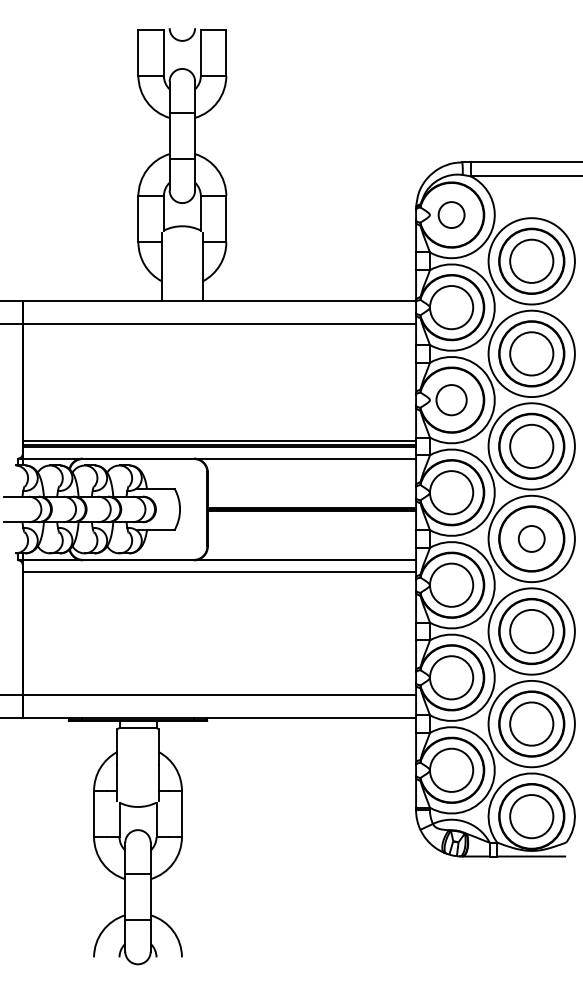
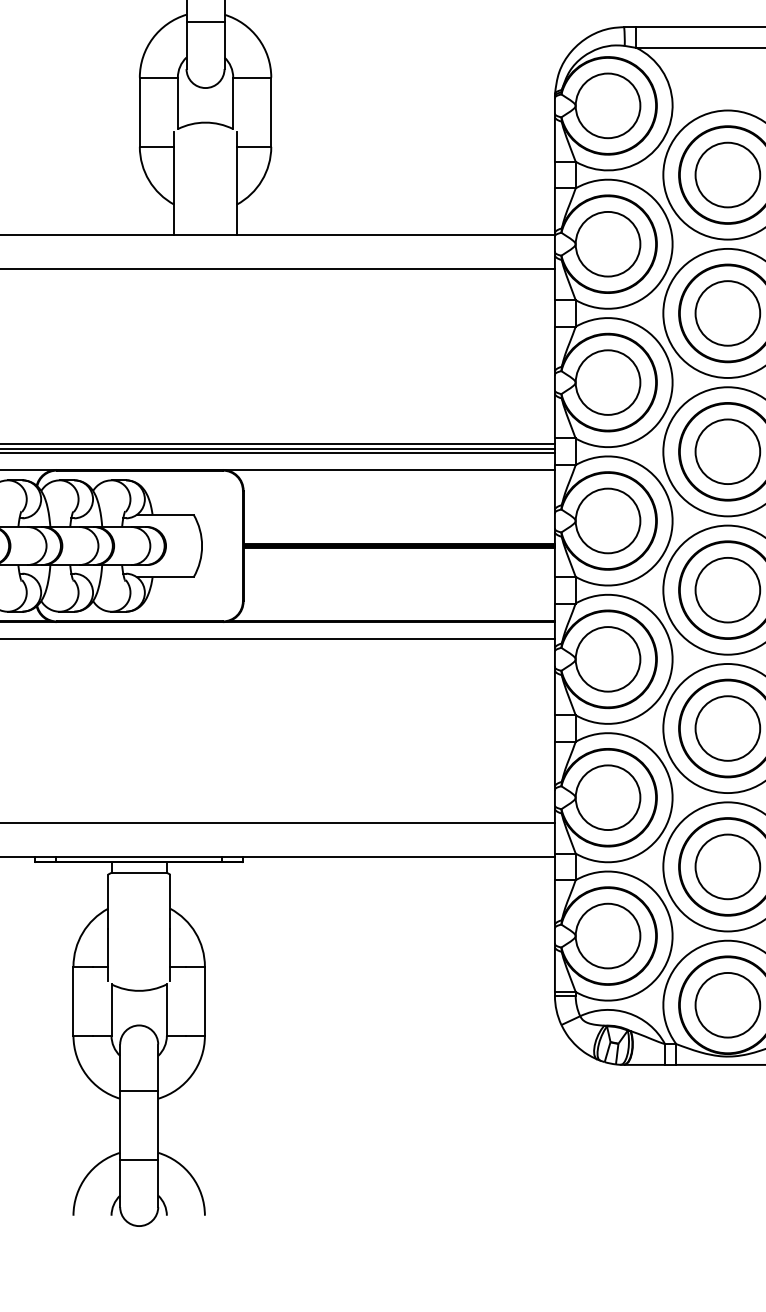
circle: (451, 214) -> (607, 105), size x1.67
circle: (451, 399) -> (607, 381), size x1.43
circle: (531, 538) -> (727, 589), size x1.67

